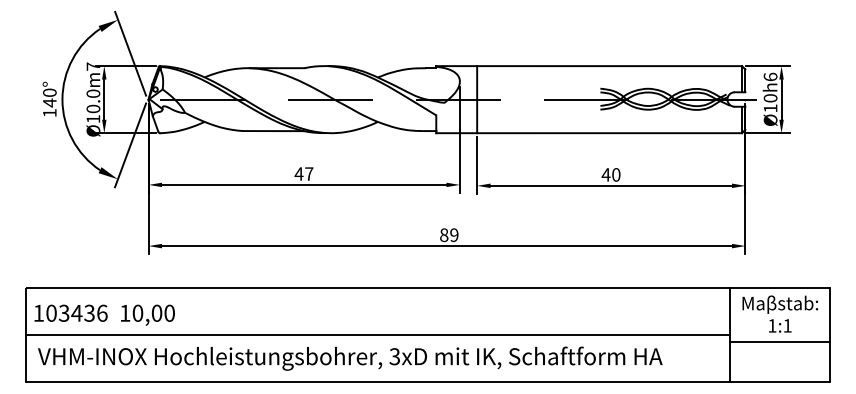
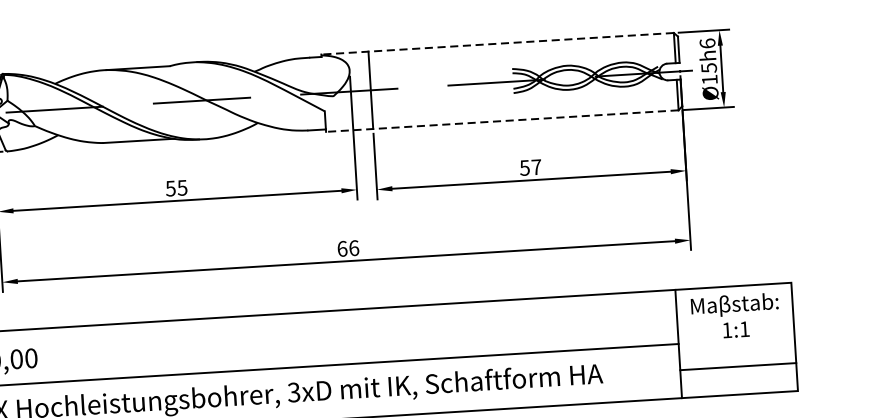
line: (589, 66) -> (498, 44), solid -> dashed
text: (770, 98) -> (708, 68), Ø10h6 -> Ø15h6
line: (589, 133) -> (502, 121), solid -> dashed
text: (303, 173) -> (175, 187), 47 -> 55
text: (610, 174) -> (529, 167), 40 -> 57
text: (449, 235) -> (348, 248), 89 -> 66
line: (779, 341) -> (737, 366), moved

